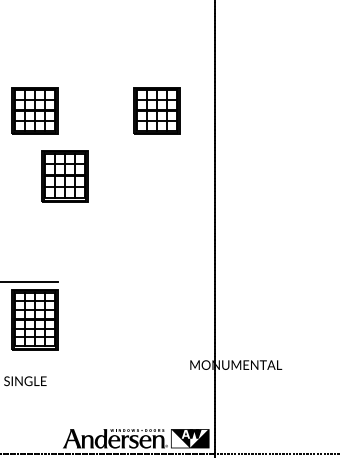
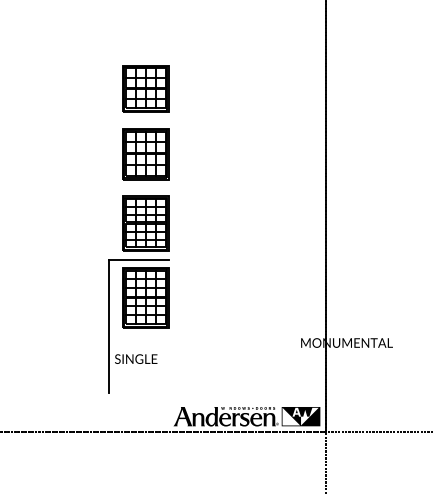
part: (156, 110) -> (267, 88), removed
part: (64, 176) -> (145, 154), moved
part: (34, 245) -> (145, 223), added

